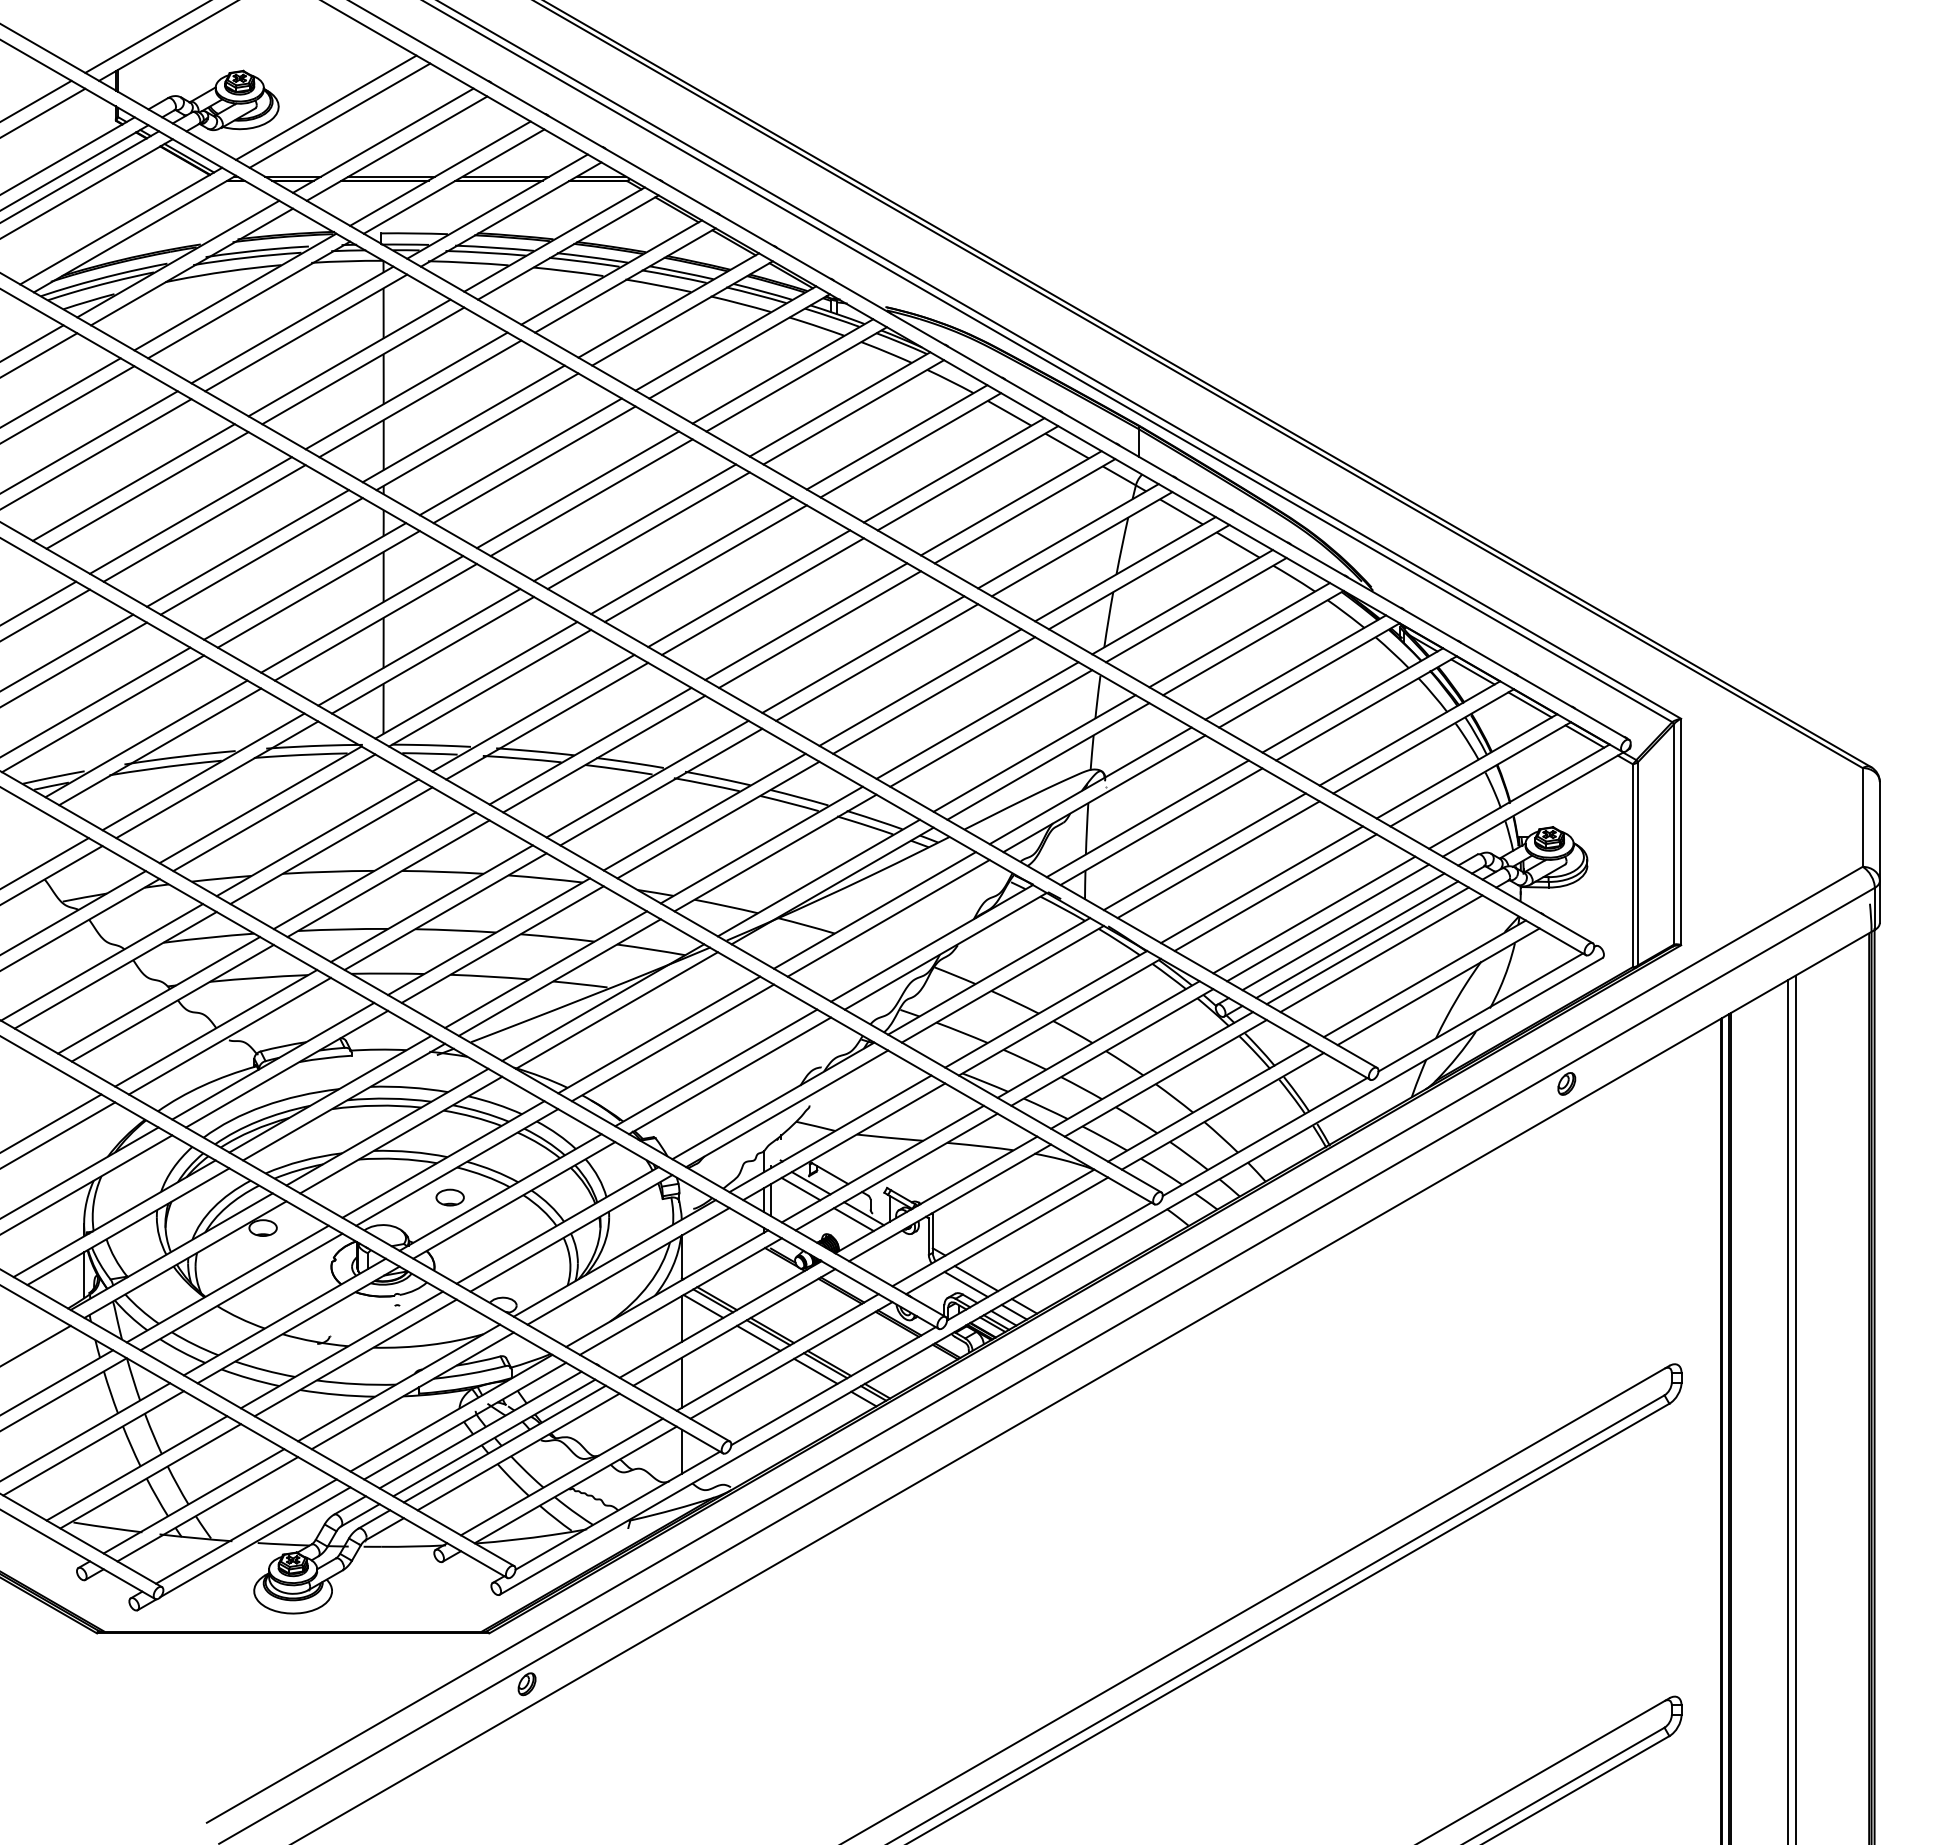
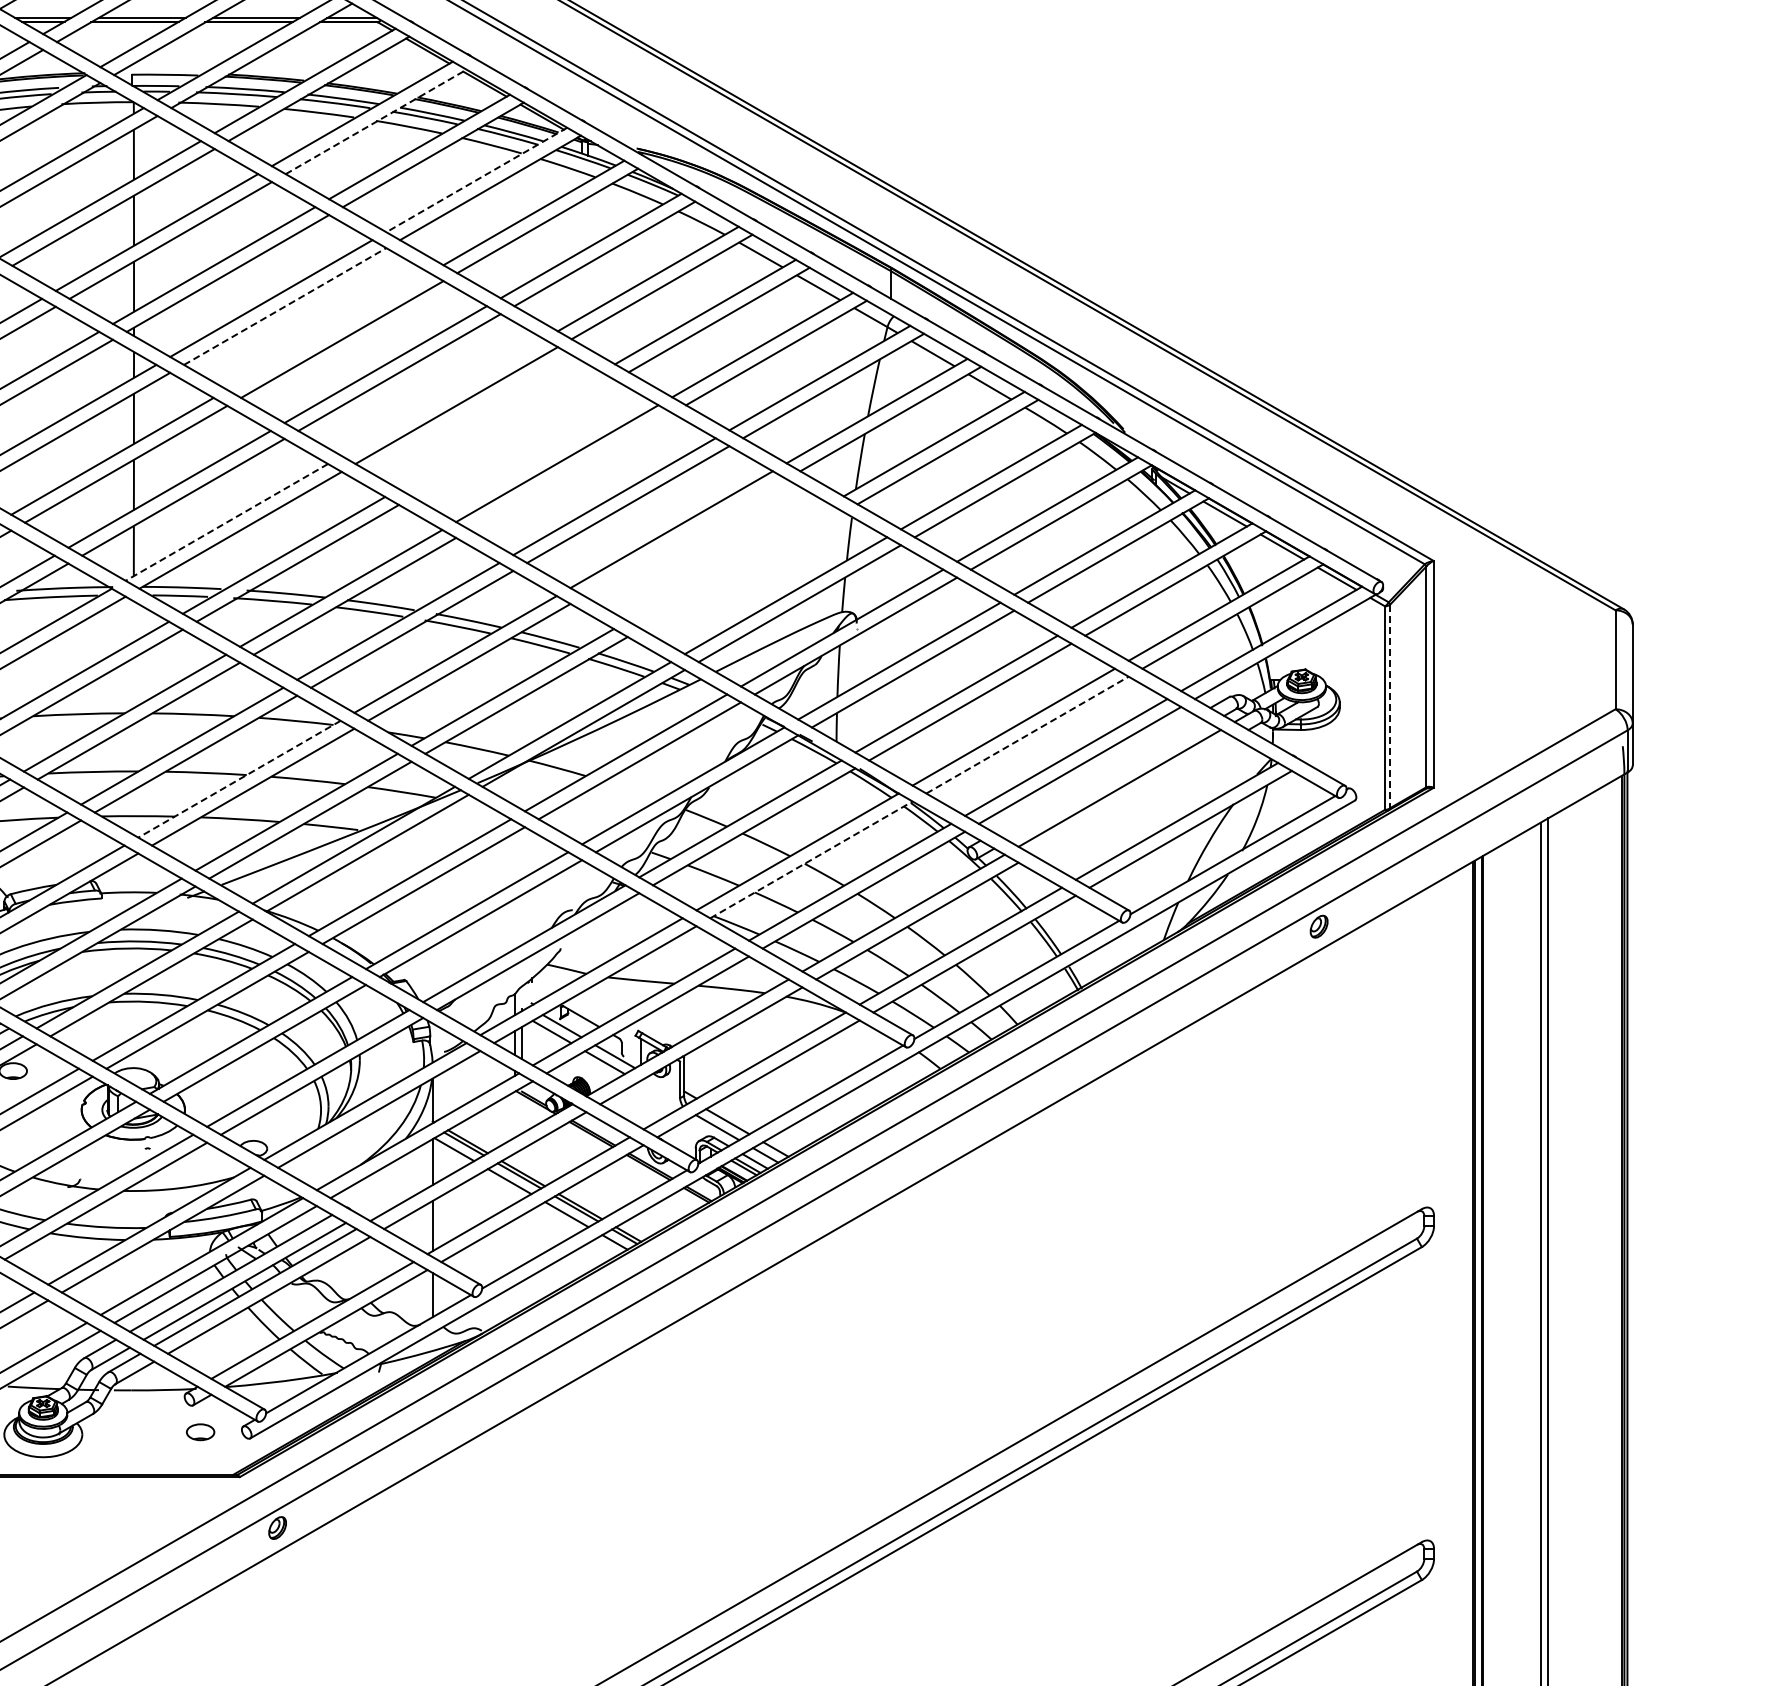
line: (625, 280) -> (376, 121), solid -> dashed
line: (725, 338) -> (476, 180), solid -> dashed
line: (534, 464) -> (285, 306), solid -> dashed
line: (577, 489) -> (328, 331), removed
line: (692, 555) -> (443, 397), removed
line: (749, 588) -> (500, 430), removed
line: (762, 596) -> (513, 438), removed
line: (820, 629) -> (571, 471), removed
line: (476, 680) -> (226, 522), solid -> dashed
line: (934, 695) -> (685, 537), removed
line: (977, 720) -> (728, 562), removed
line: (991, 728) -> (742, 570), removed
line: (1637, 863) -> (1389, 705), solid -> dashed
line: (1275, 892) -> (1027, 734), solid -> dashed
line: (1343, 931) -> (1095, 774), removed
line: (489, 936) -> (239, 779), solid -> dashed
line: (1357, 939) -> (1109, 782), removed
line: (1381, 953) -> (1133, 796), removed
line: (1059, 1017) -> (810, 860), solid -> dashed
part: (449, 1197) -> (199, 1432), moved

